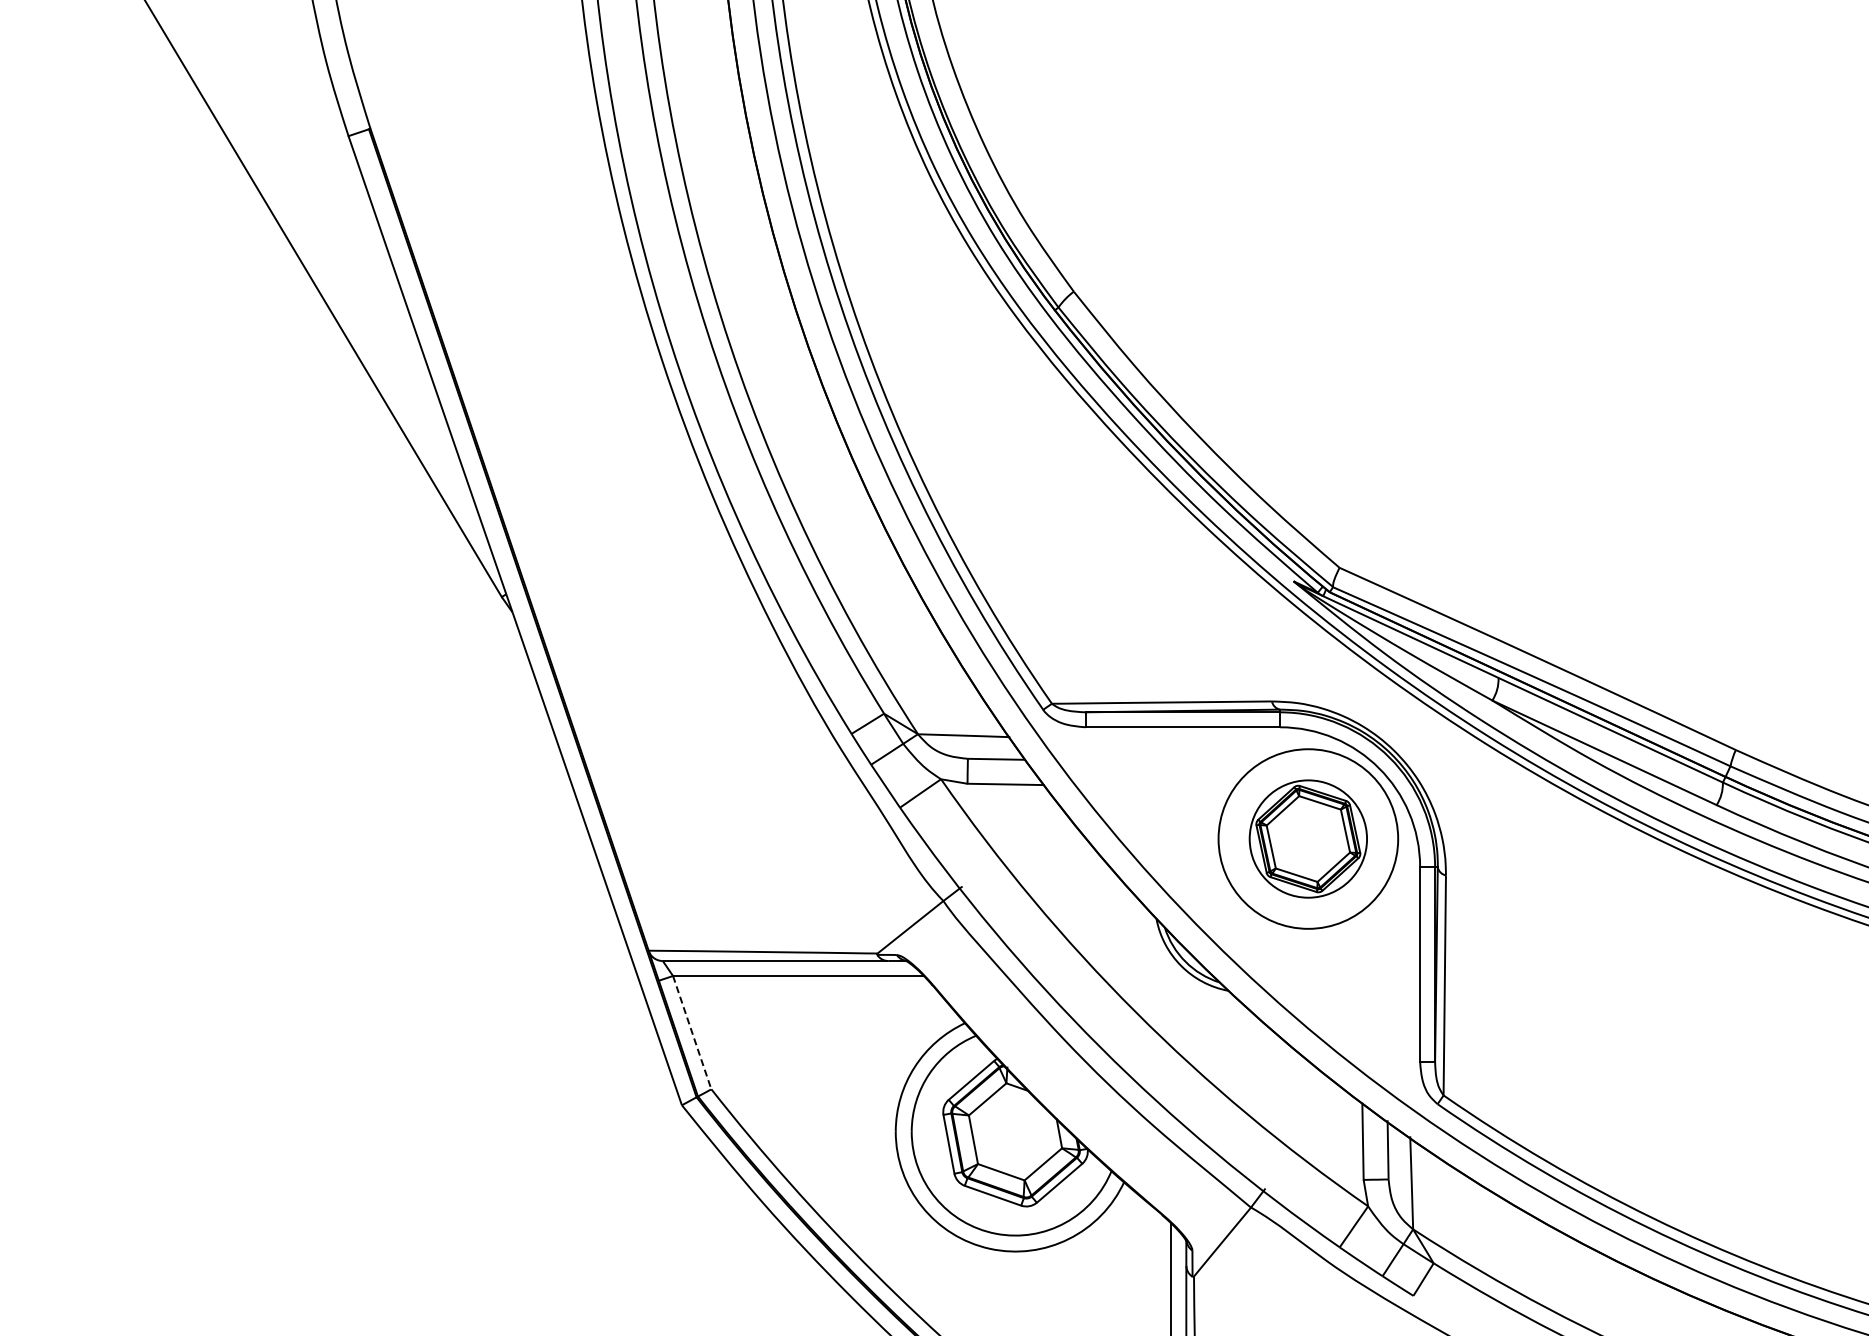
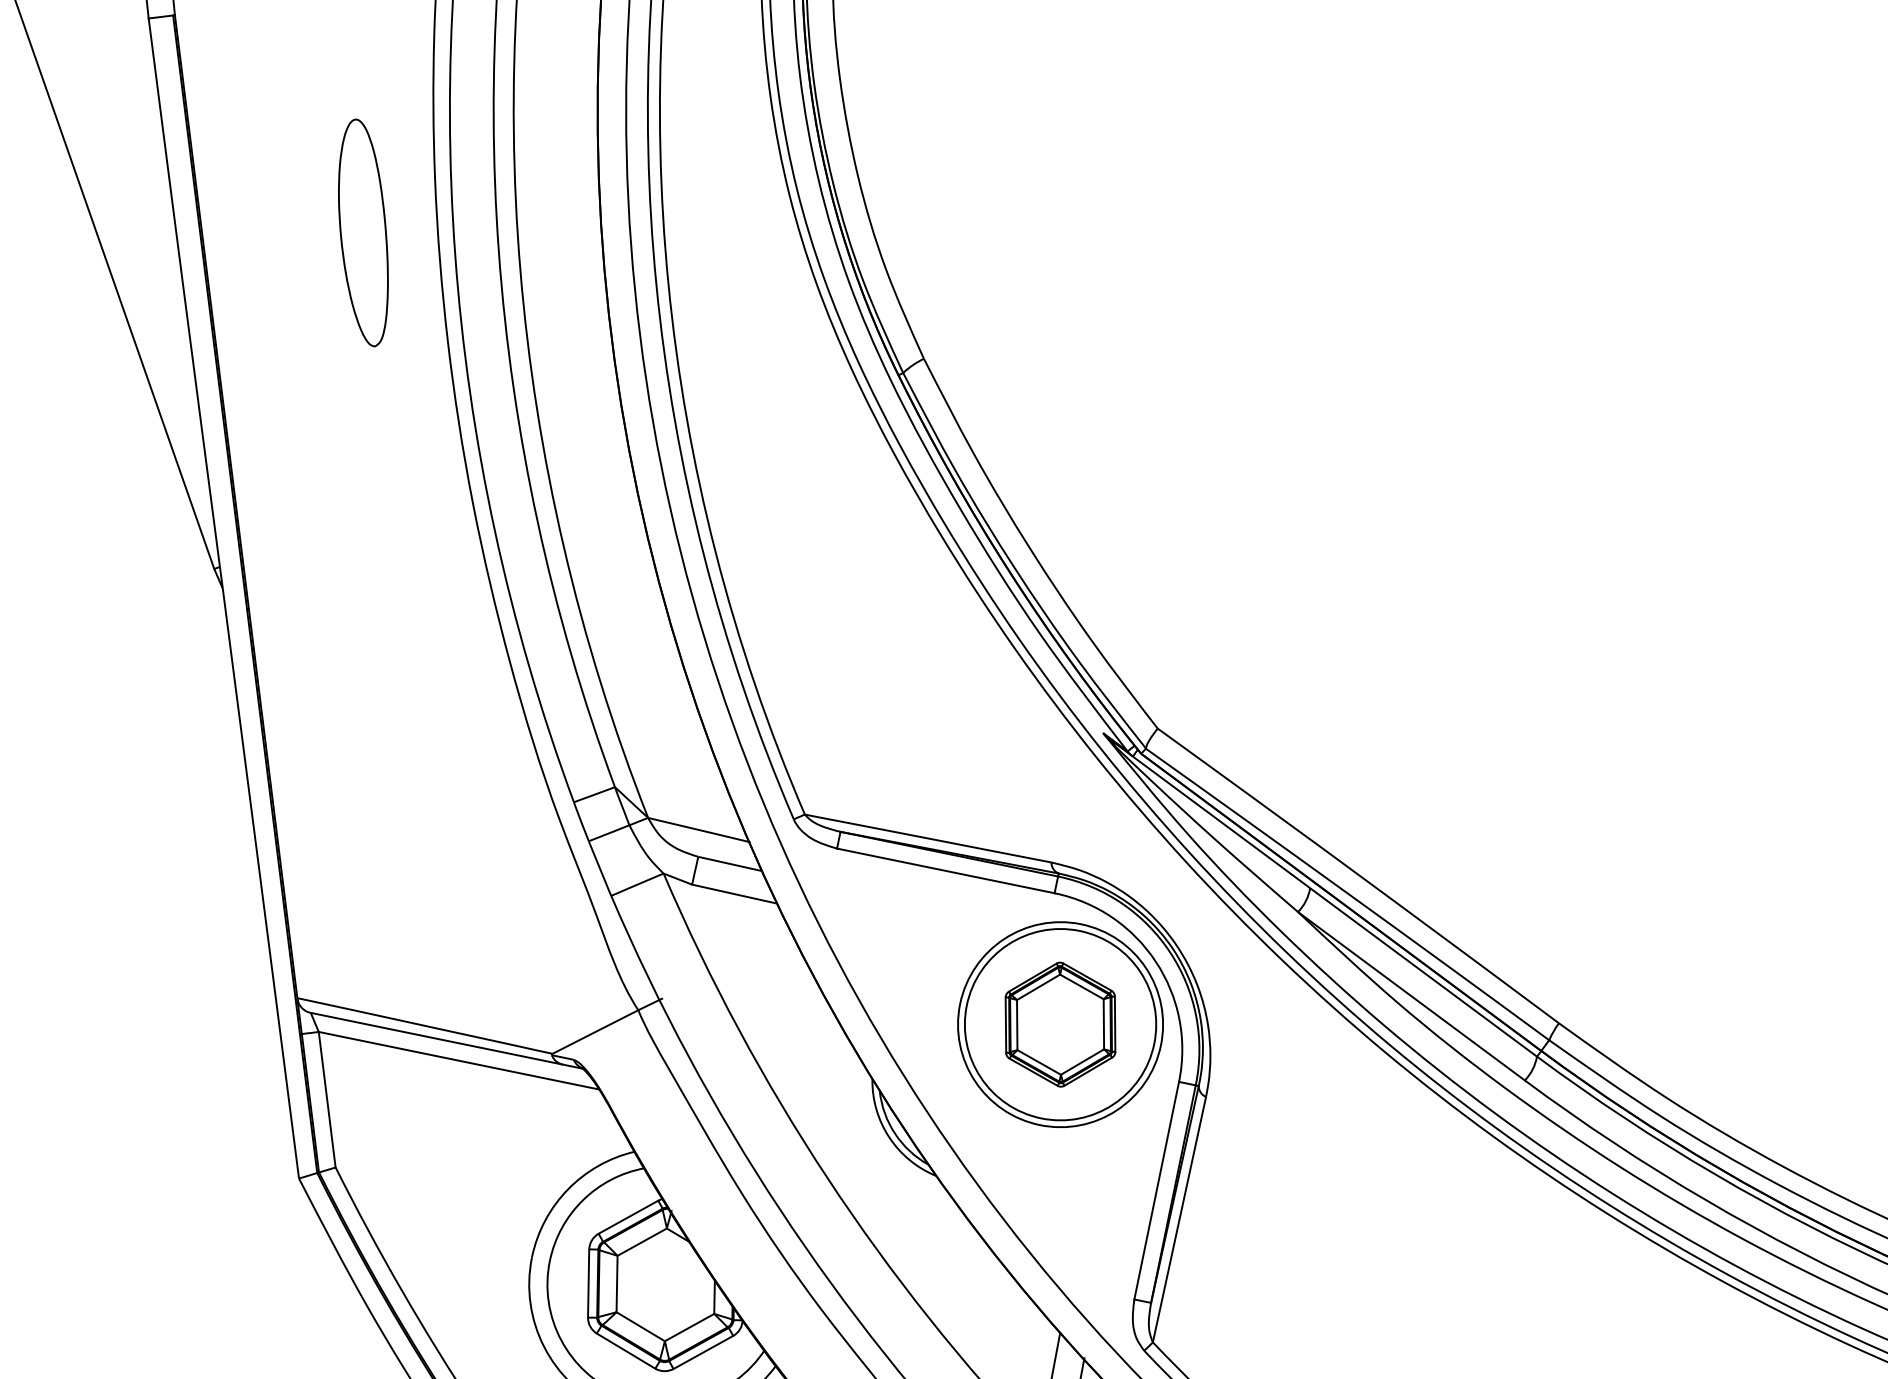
part: (571, 281) -> (364, 232), added
circle: (1308, 838) -> (1060, 1024), size x1.43
line: (692, 1032) -> (327, 1099), dashed -> solid

